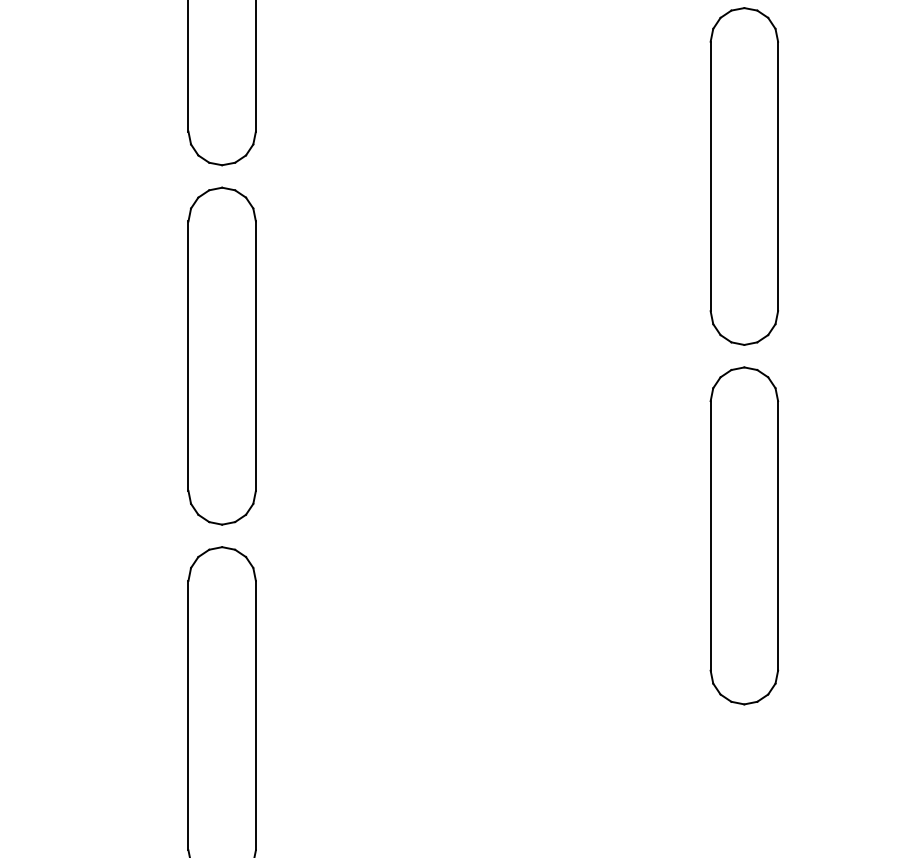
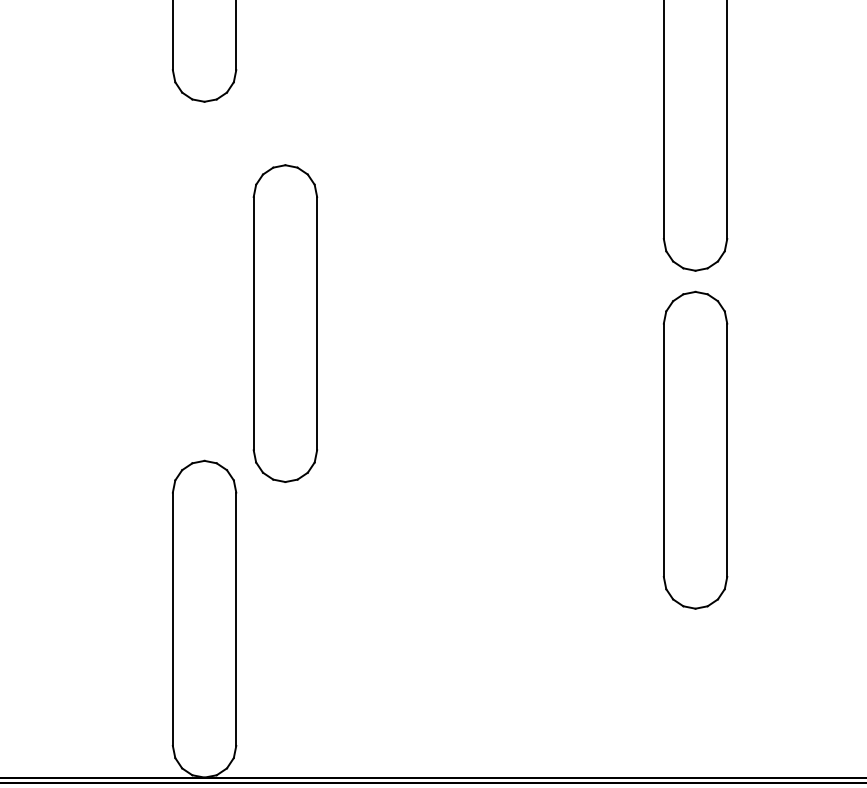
part: (221, 355) -> (284, 322), moved

